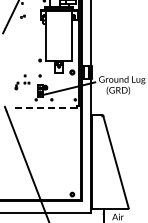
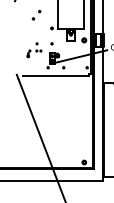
part: (24, 47) -> (36, 15), added
line: (44, 107) -> (56, 75), dashed -> solid

